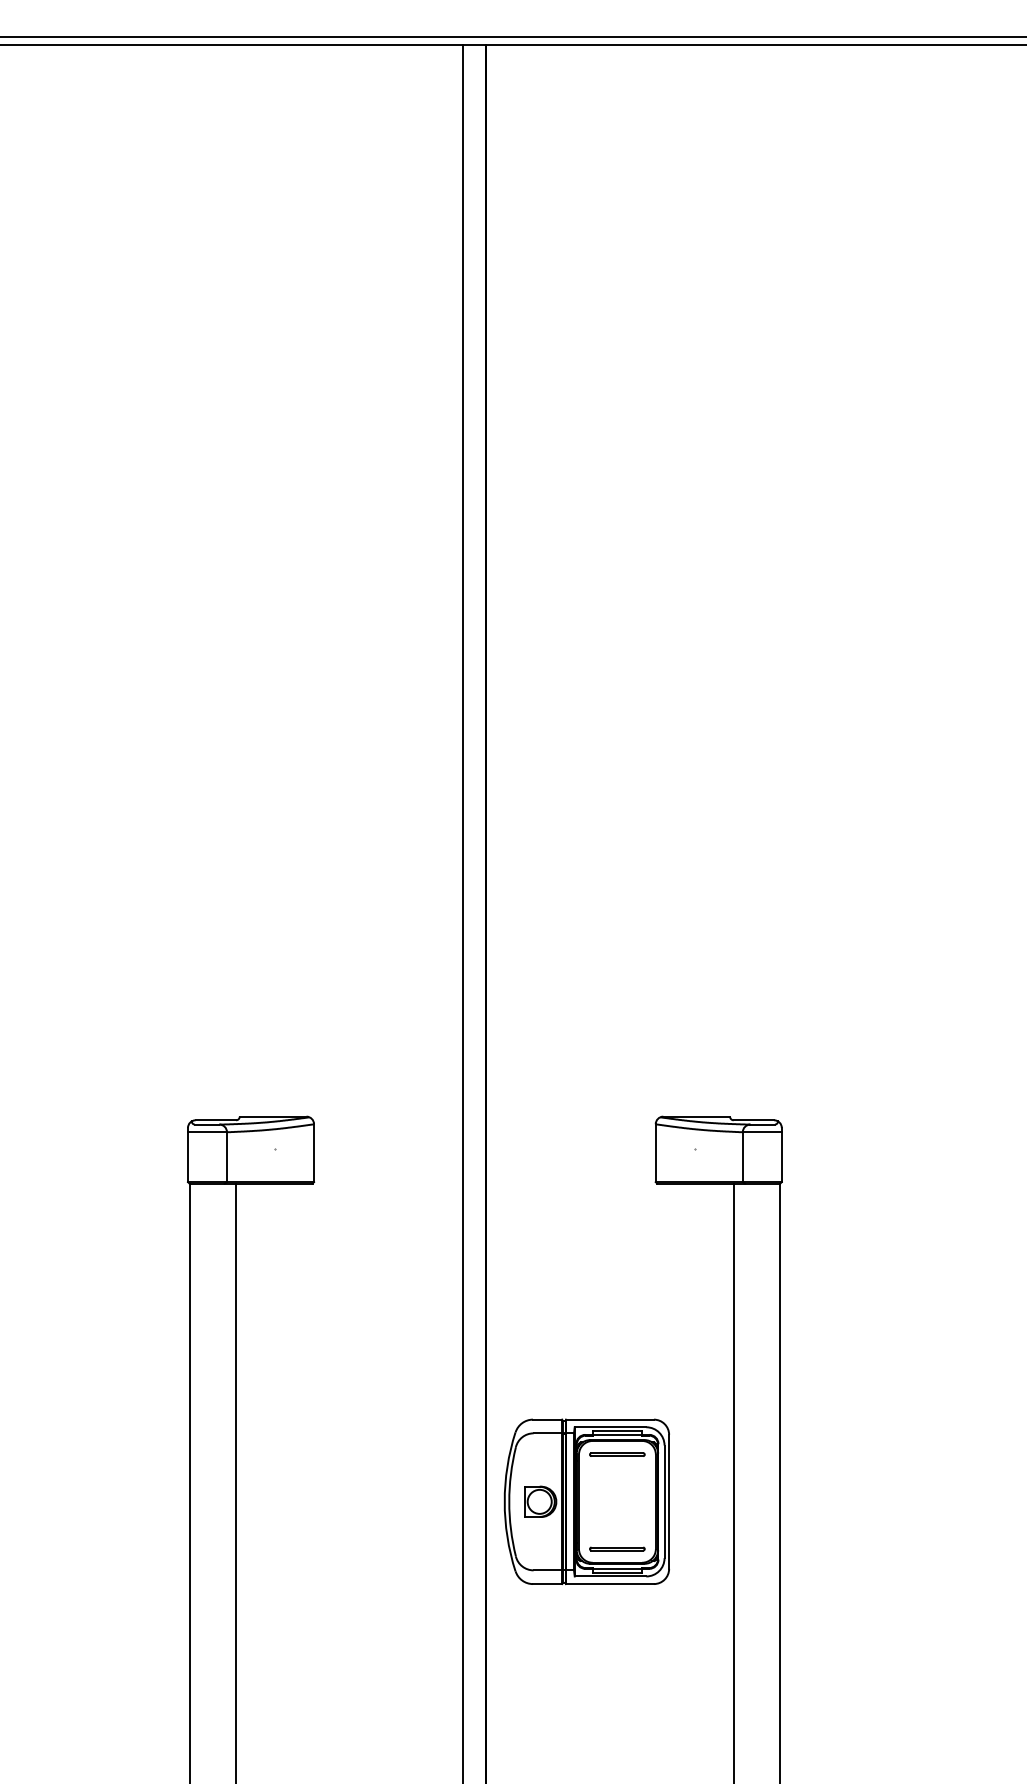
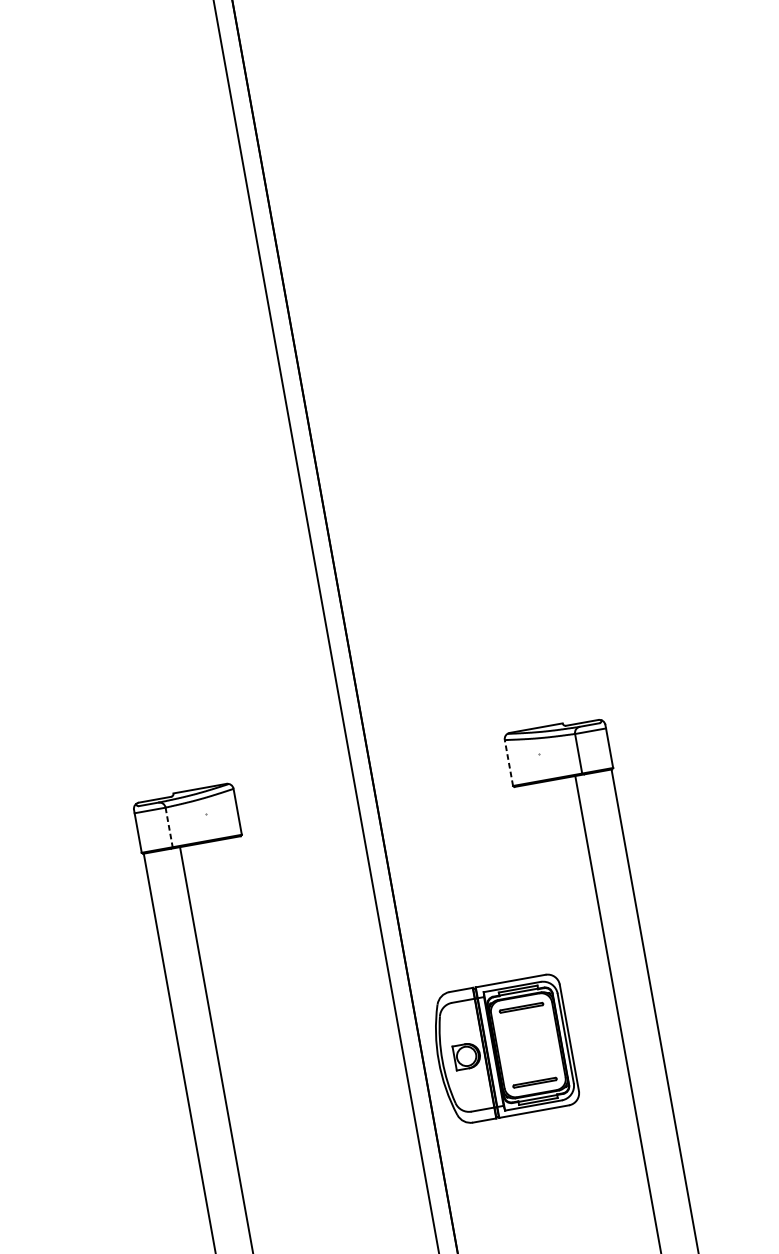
line: (655, 1153) -> (508, 763), solid -> dashed
line: (226, 1157) -> (168, 827), solid -> dashed

